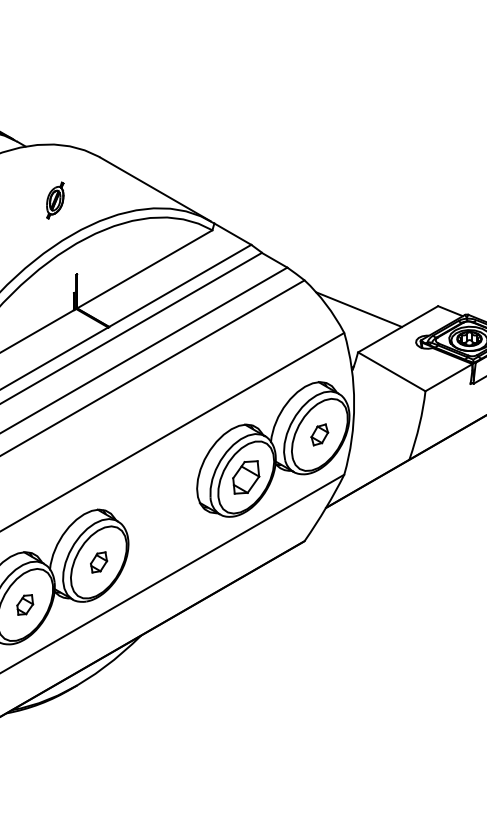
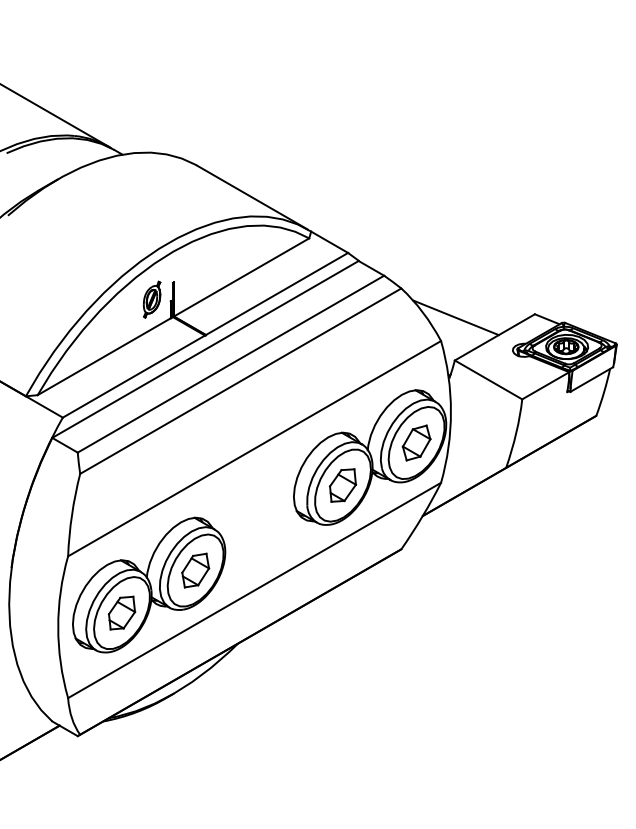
part: (54, 200) -> (151, 299), moved
part: (319, 434) -> (416, 442), size x1.67
part: (98, 562) -> (195, 570), size x1.67
part: (24, 604) -> (121, 612), size x1.67

